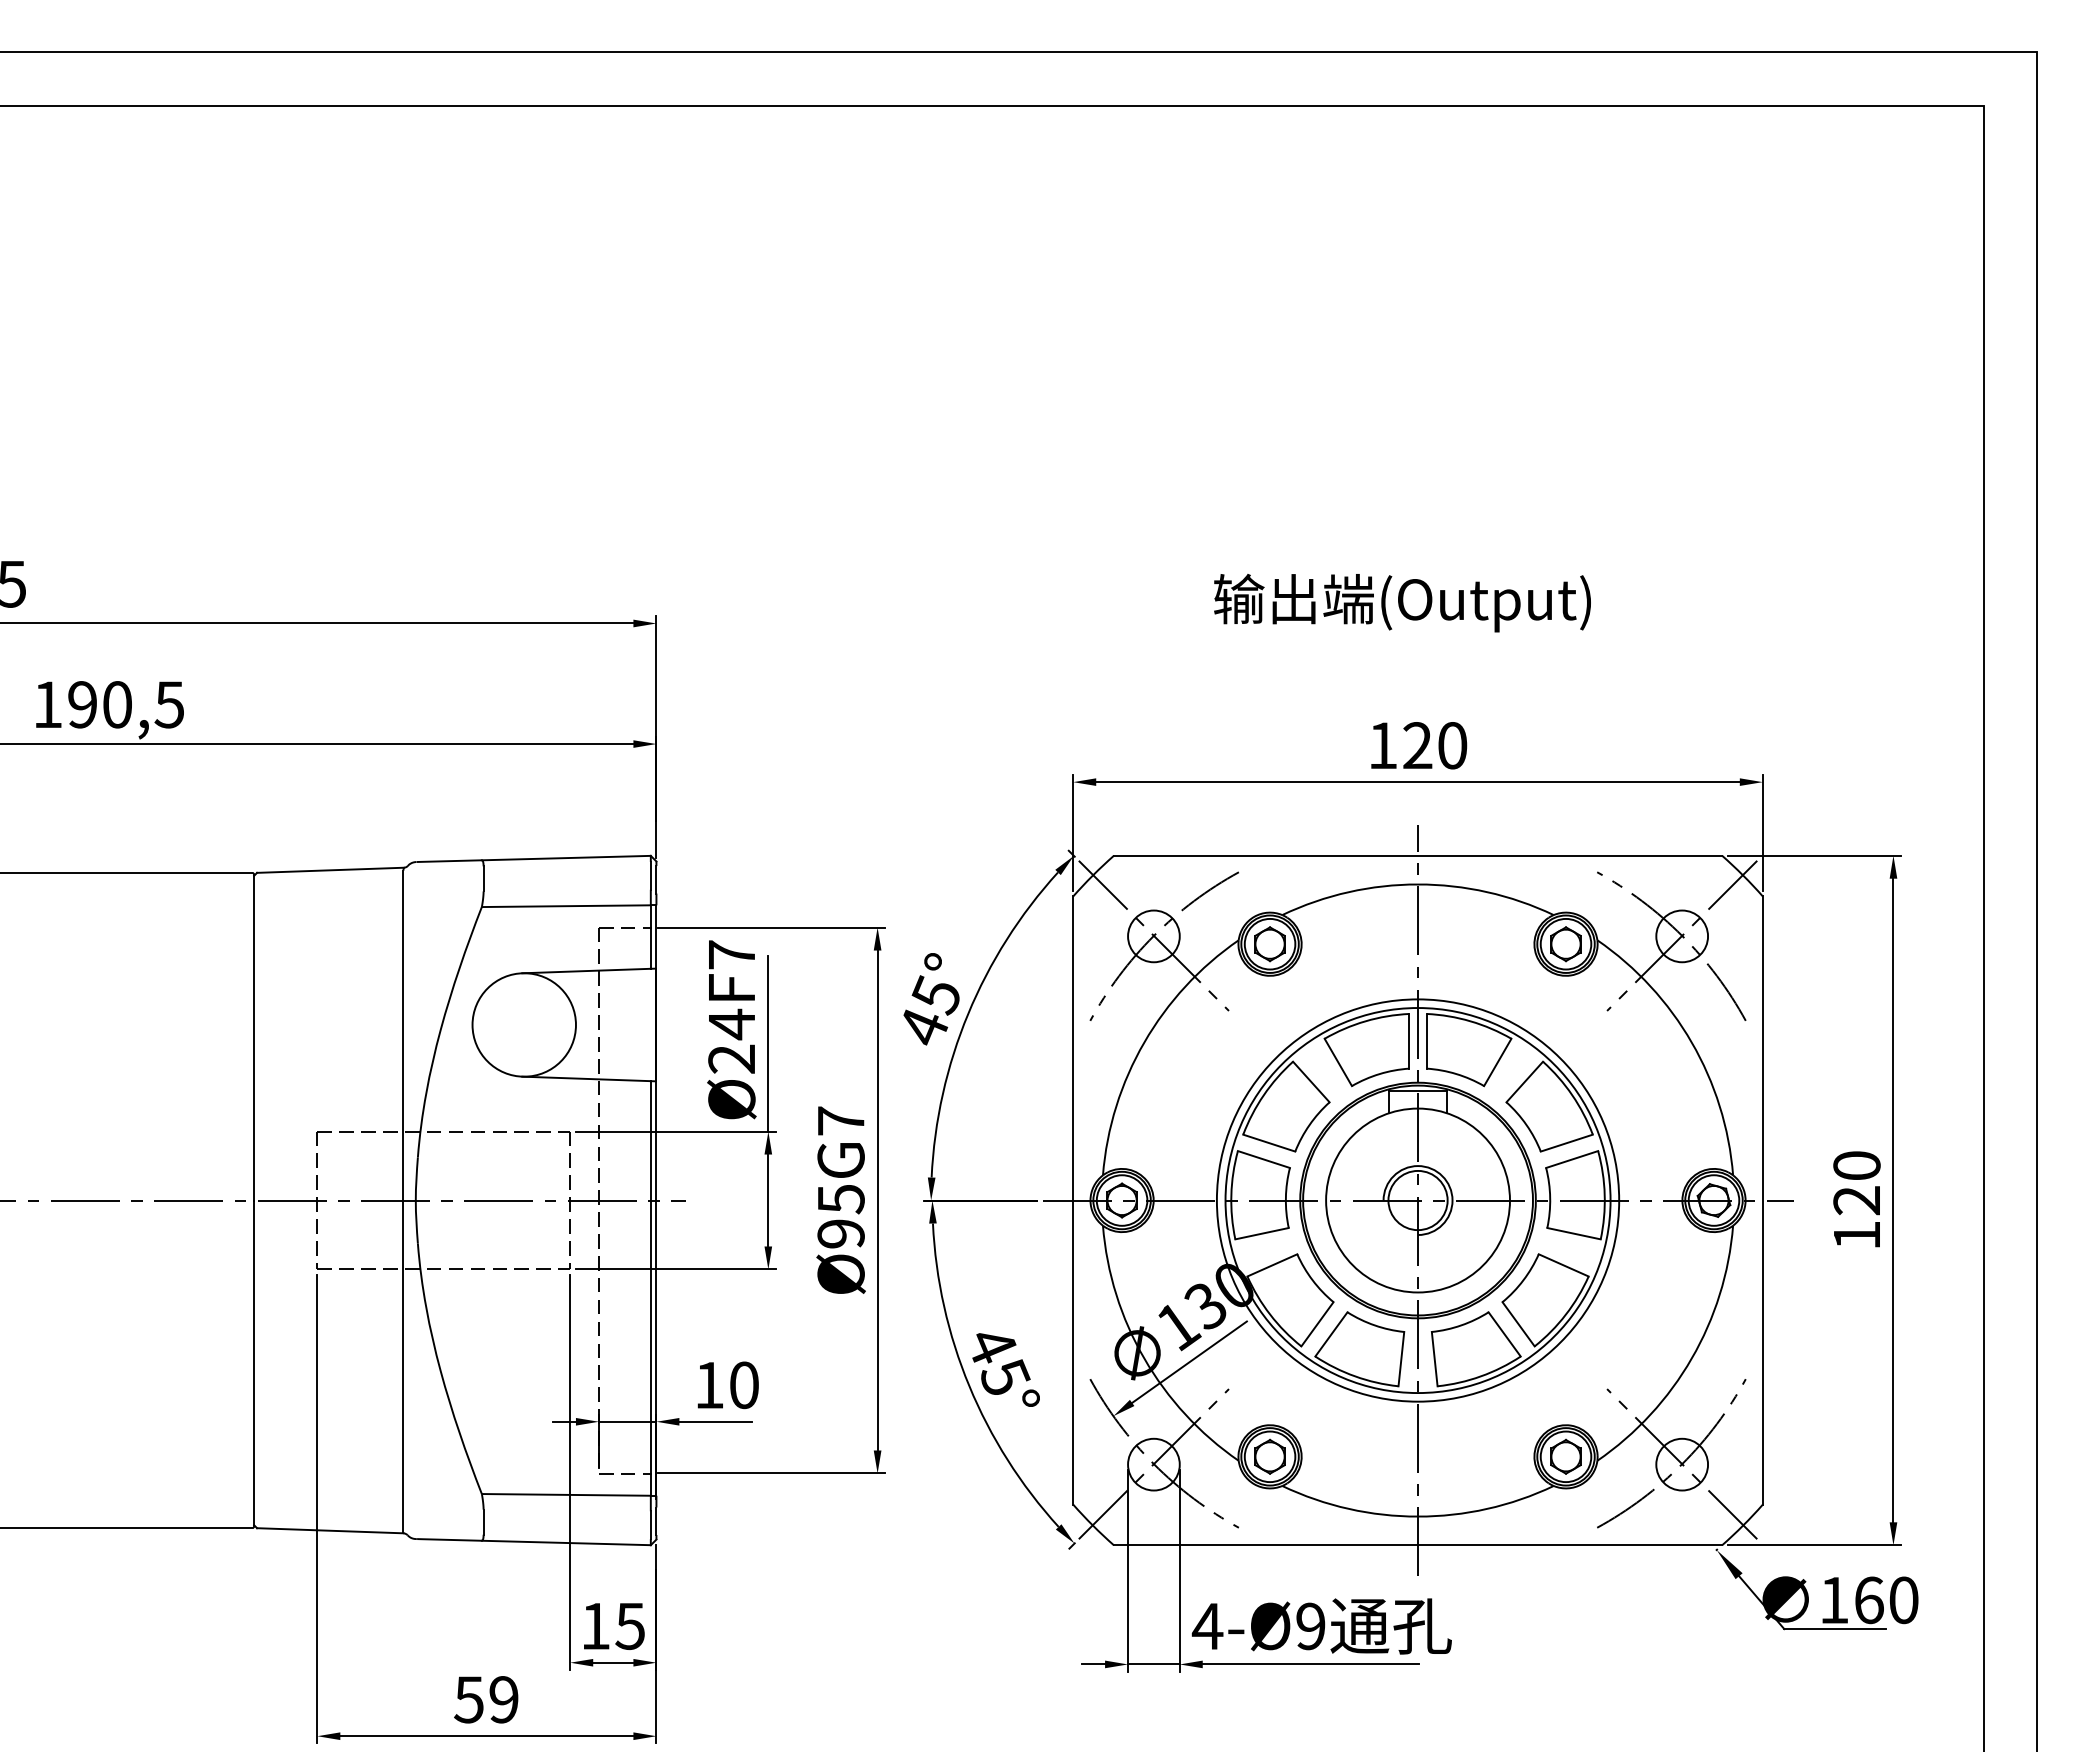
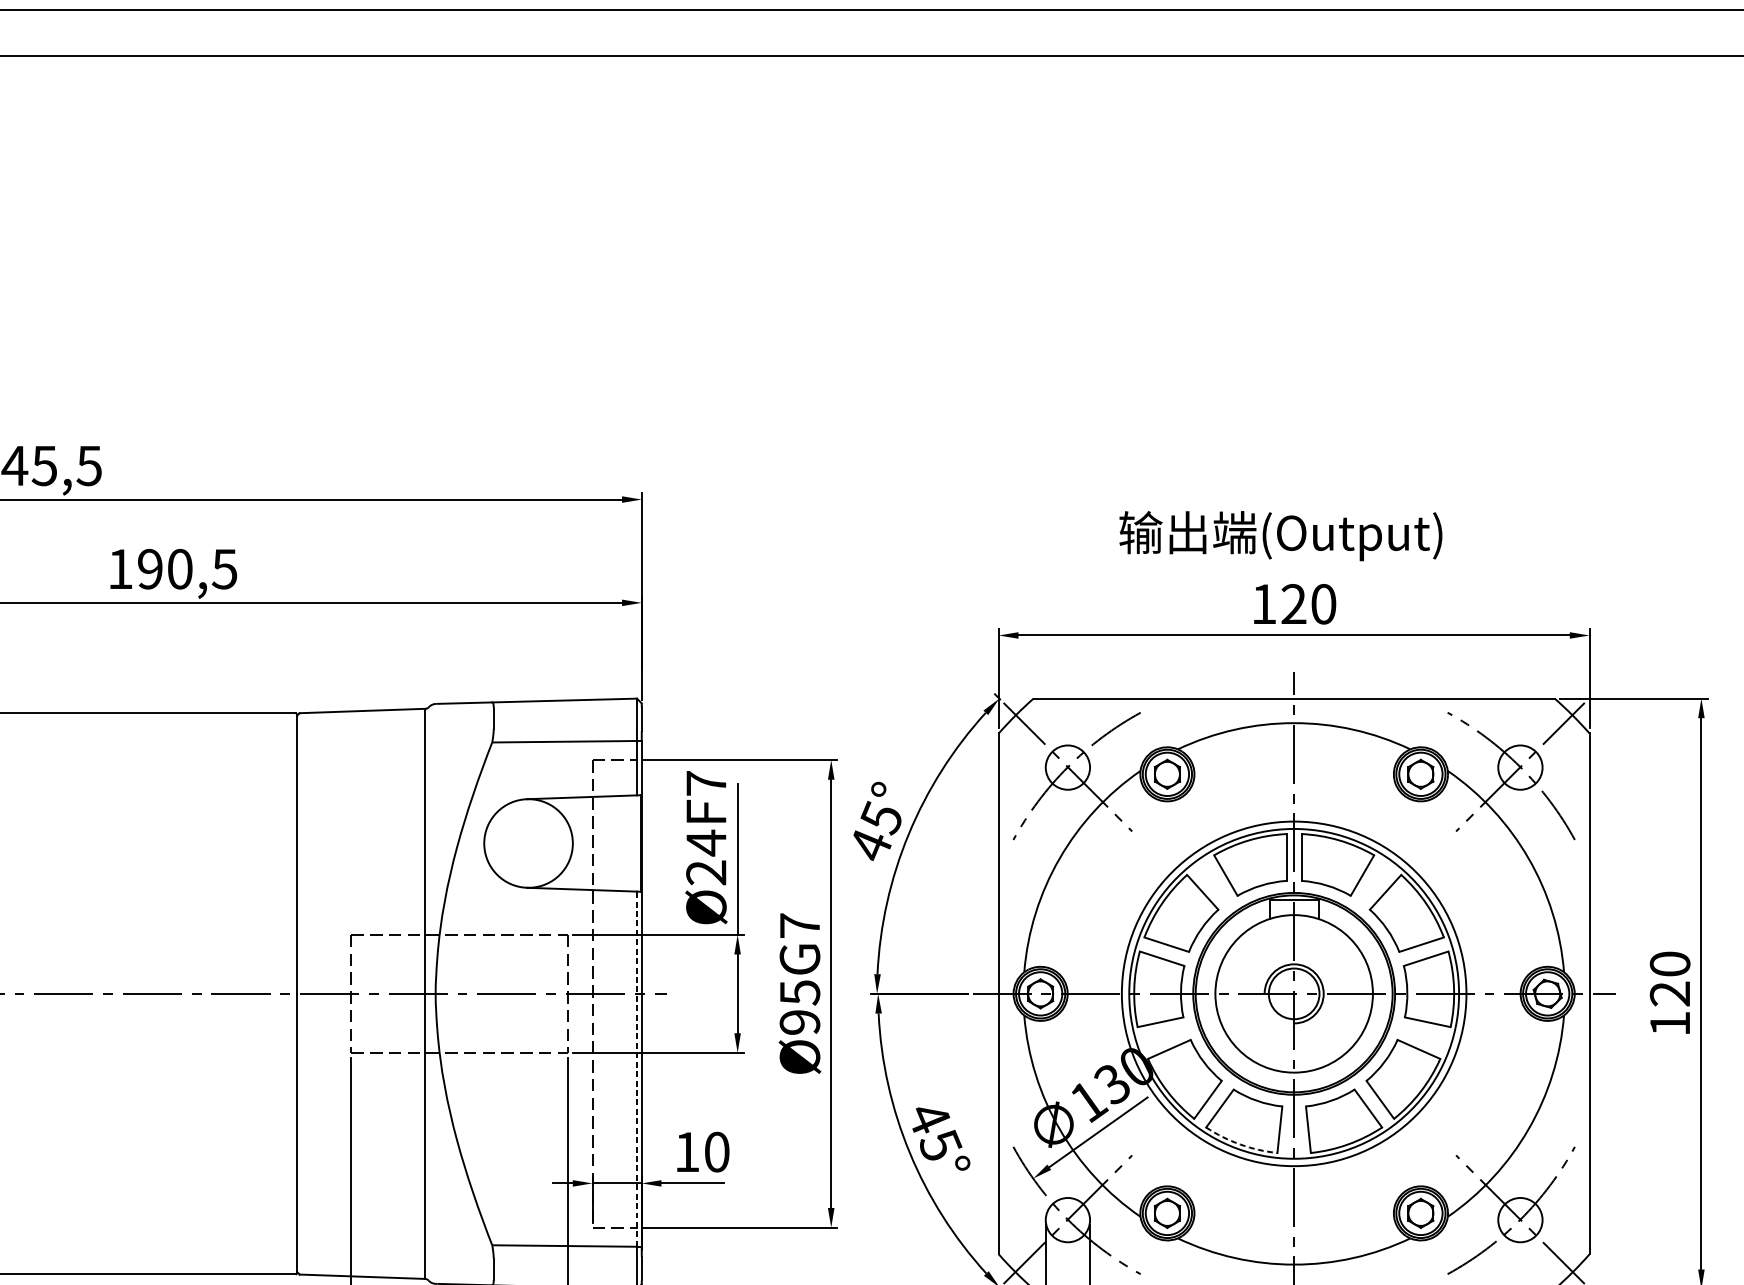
text: (1402, 603) -> (1280, 536), moved
line: (650, 1287) -> (636, 1068), solid -> dashed
arc: (1355, 1376) -> (1240, 1144), solid -> dashed

